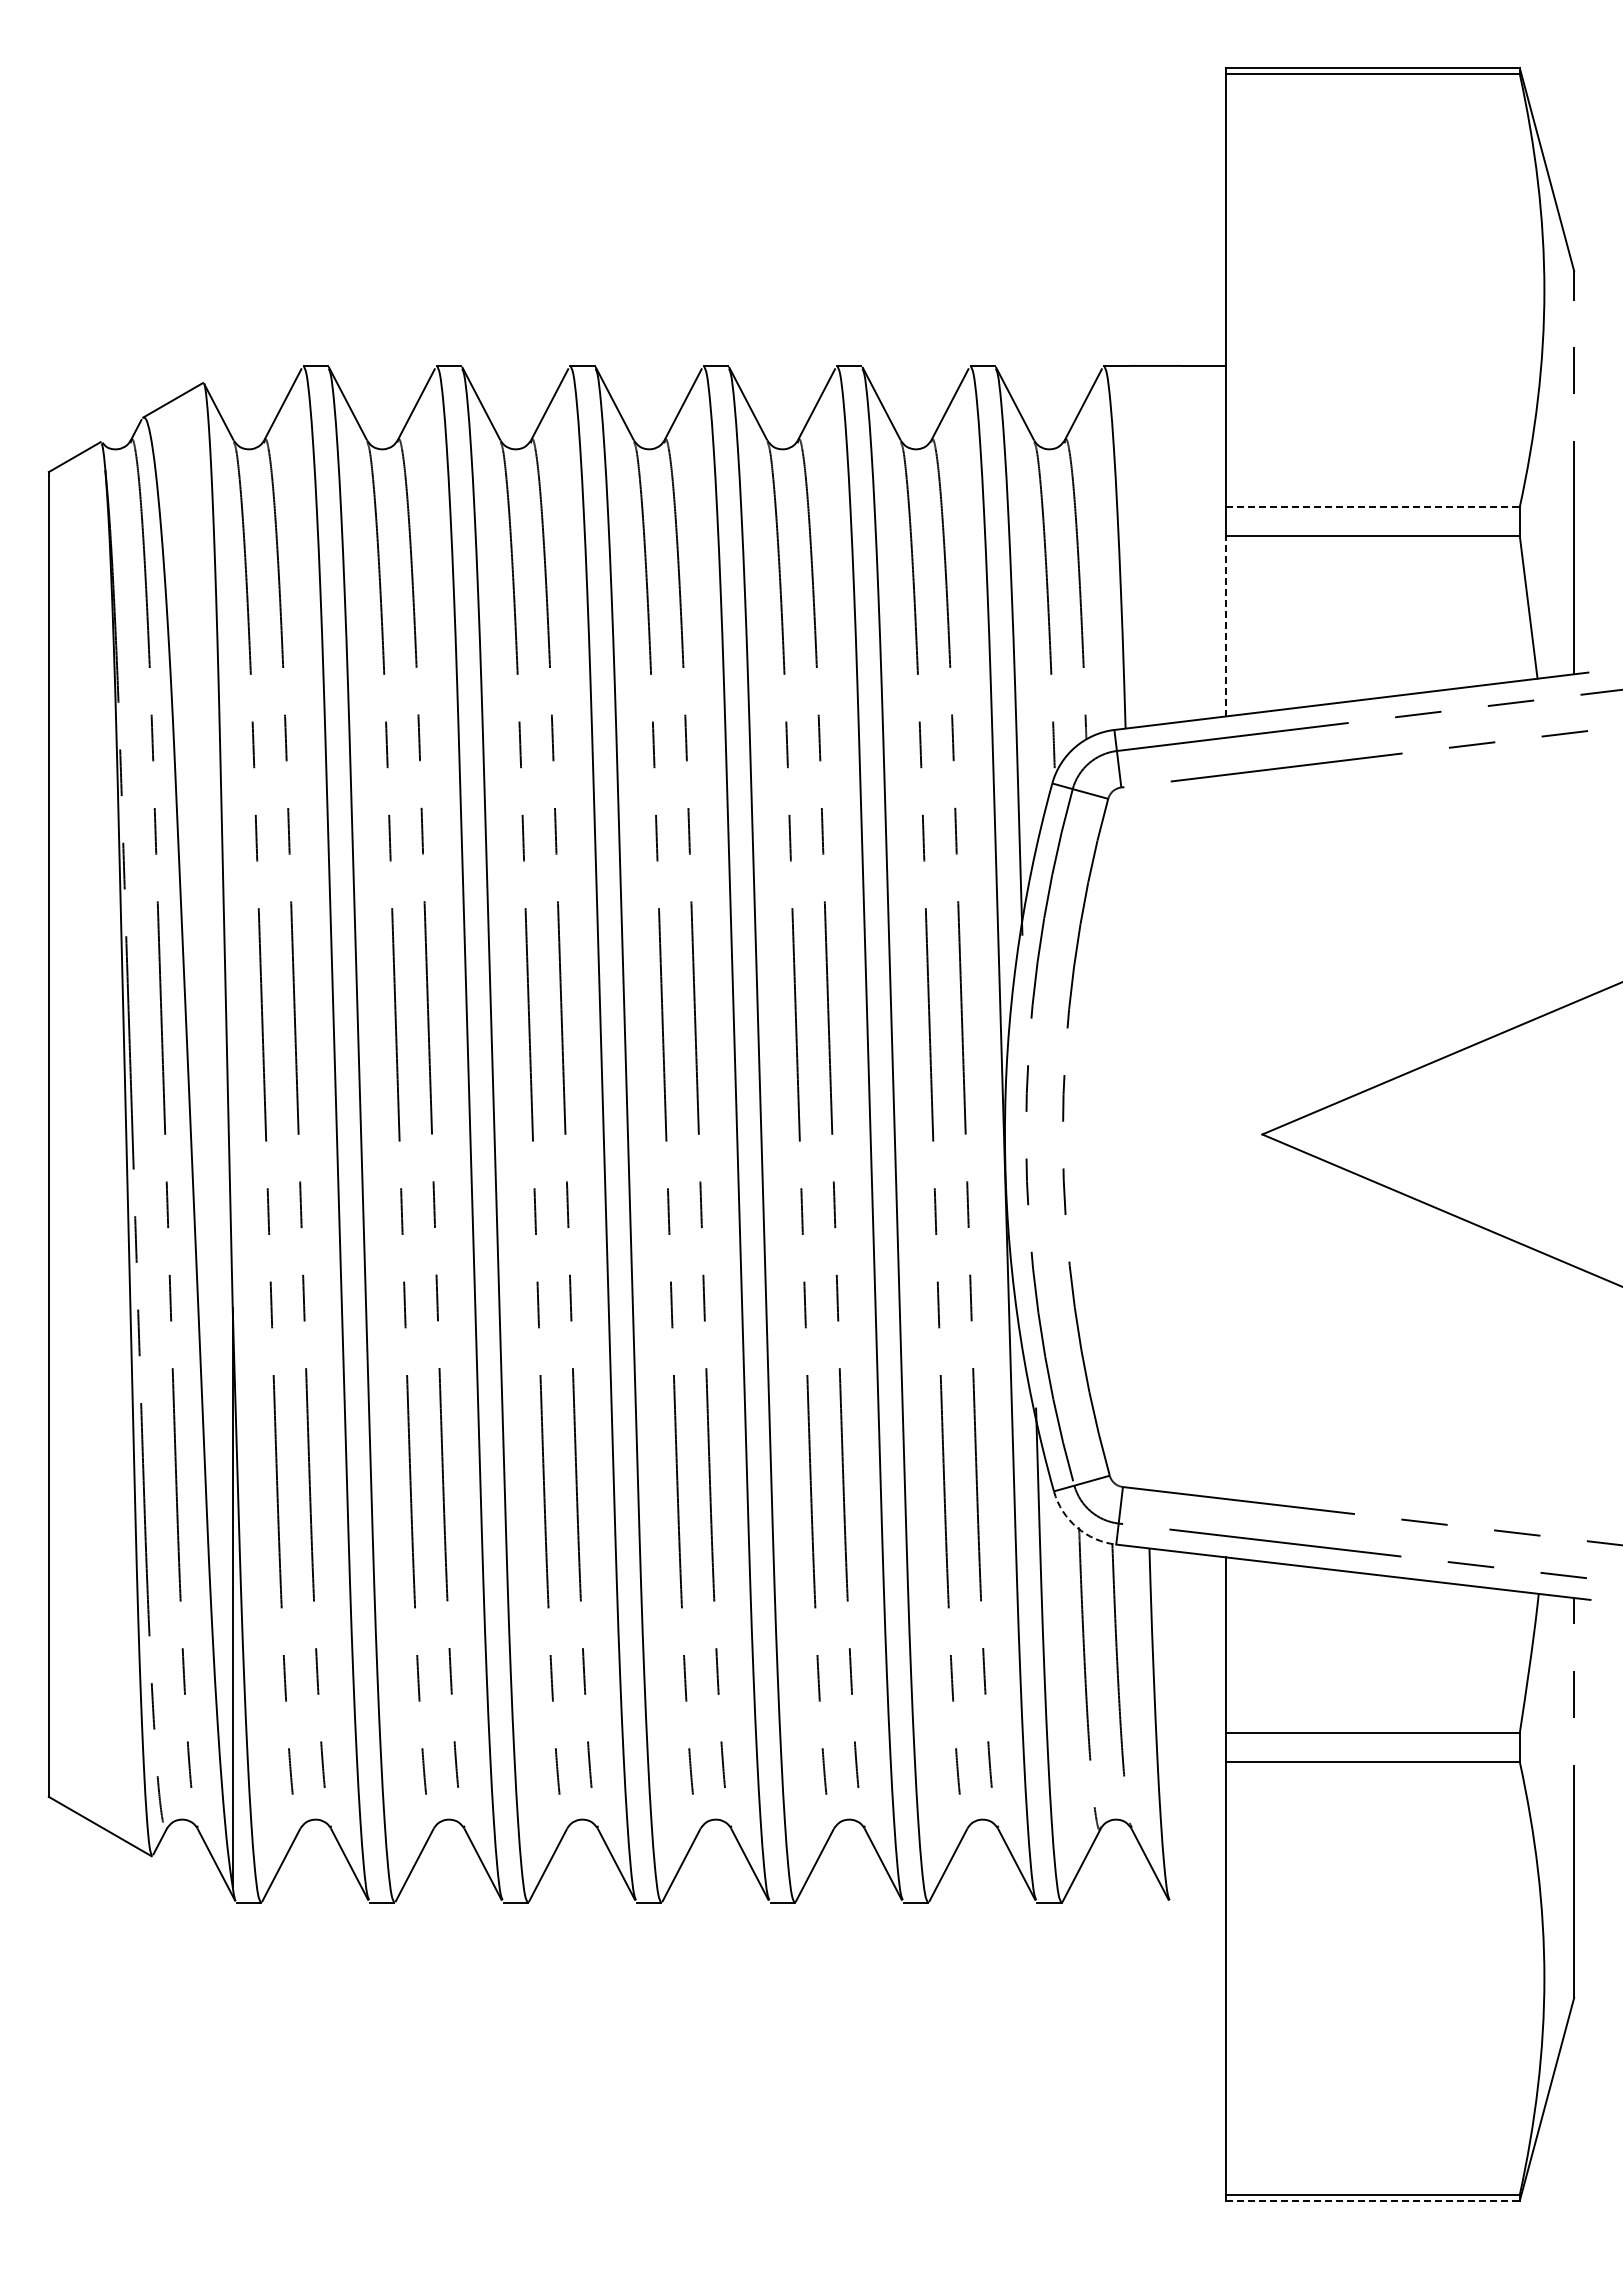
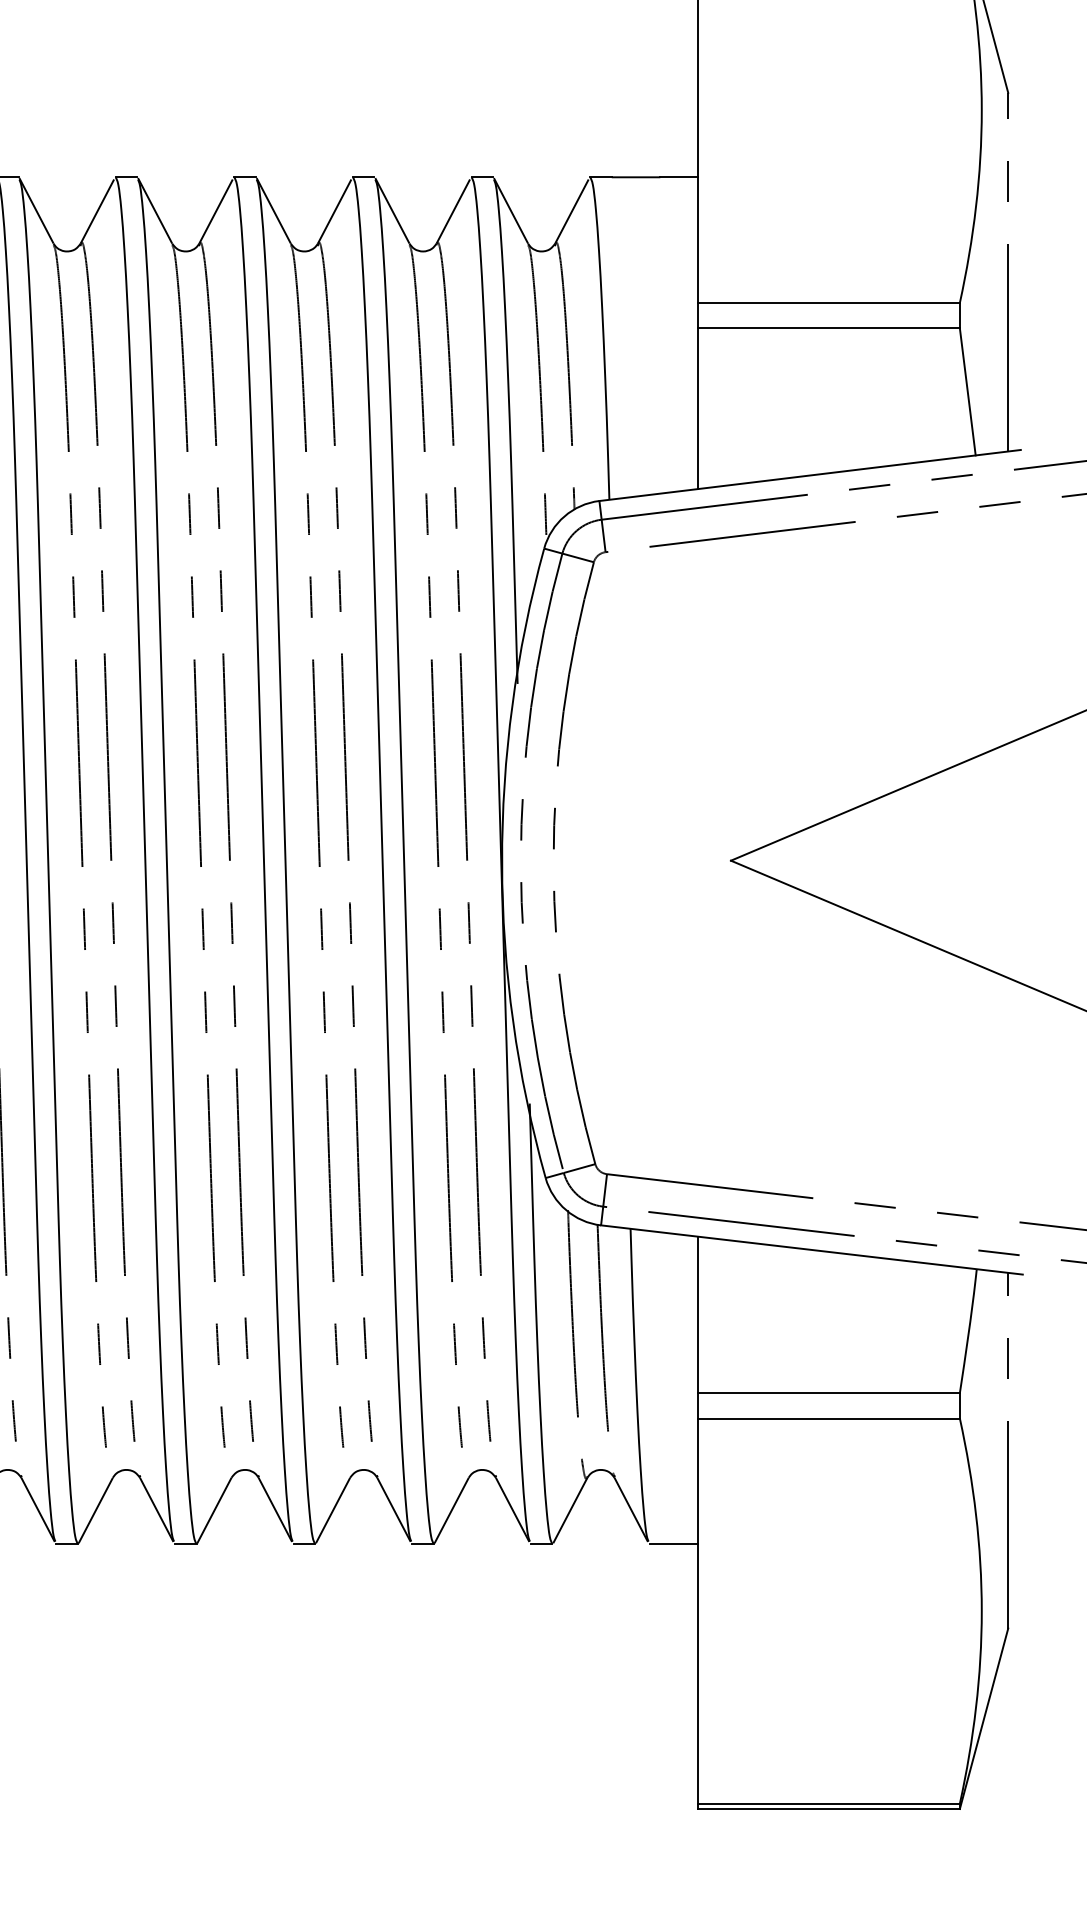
line: (1373, 507) -> (829, 303), dashed -> solid
line: (1225, 625) -> (698, 408), dashed -> solid
arc: (1076, 1527) -> (565, 1210), dashed -> solid
line: (1197, 1903) -> (673, 1544), added
line: (1373, 2200) -> (829, 1808), dashed -> solid

